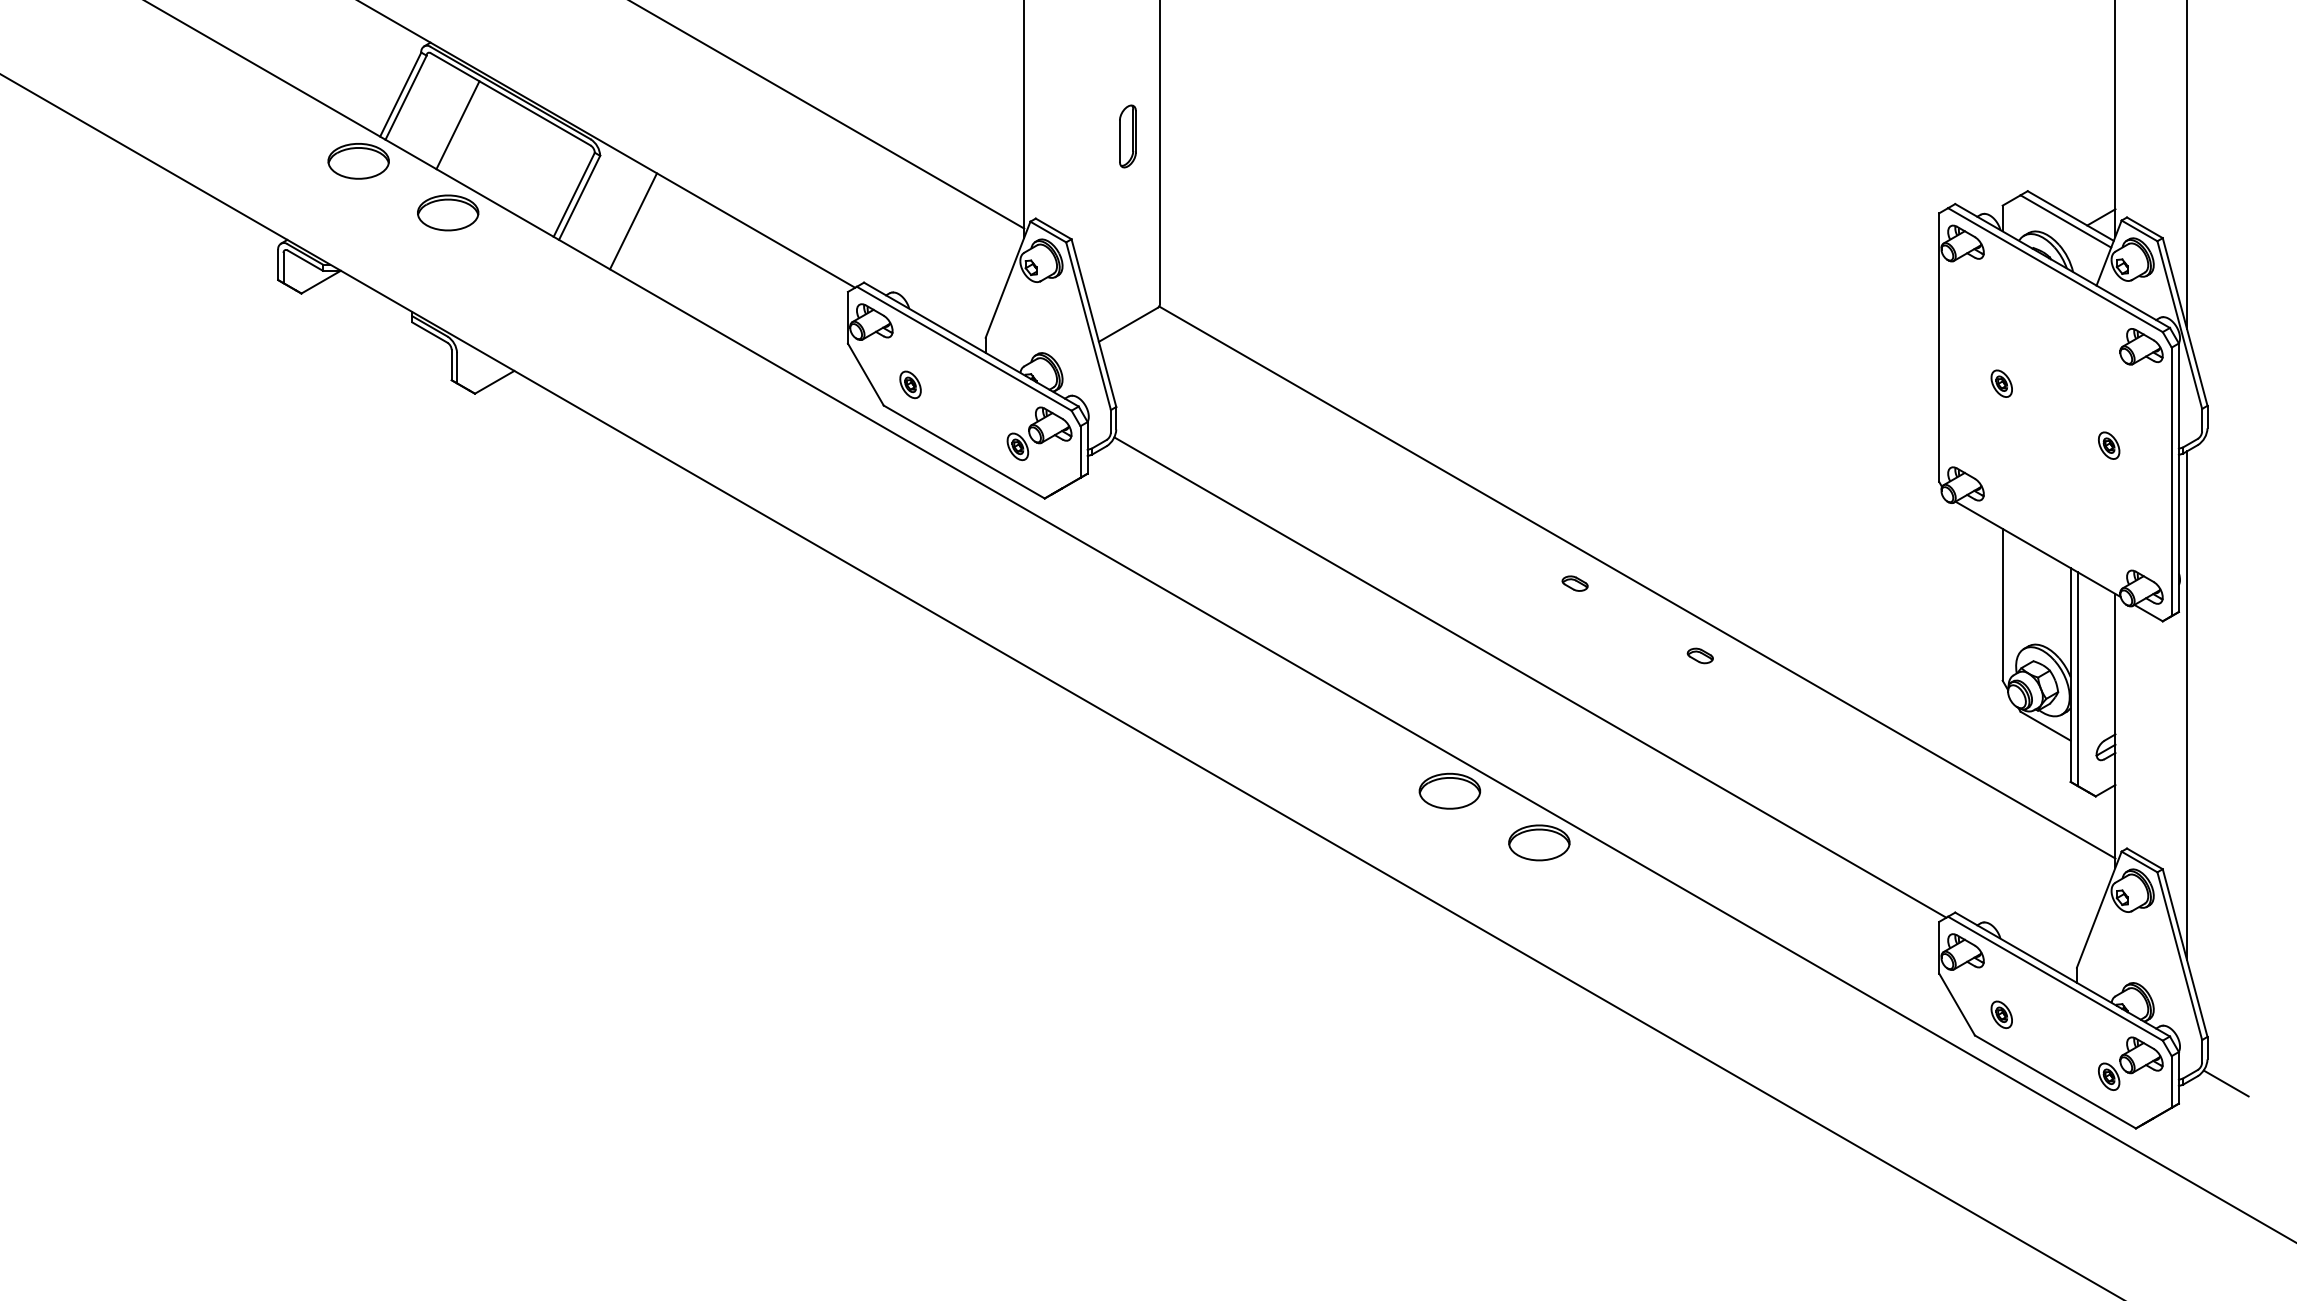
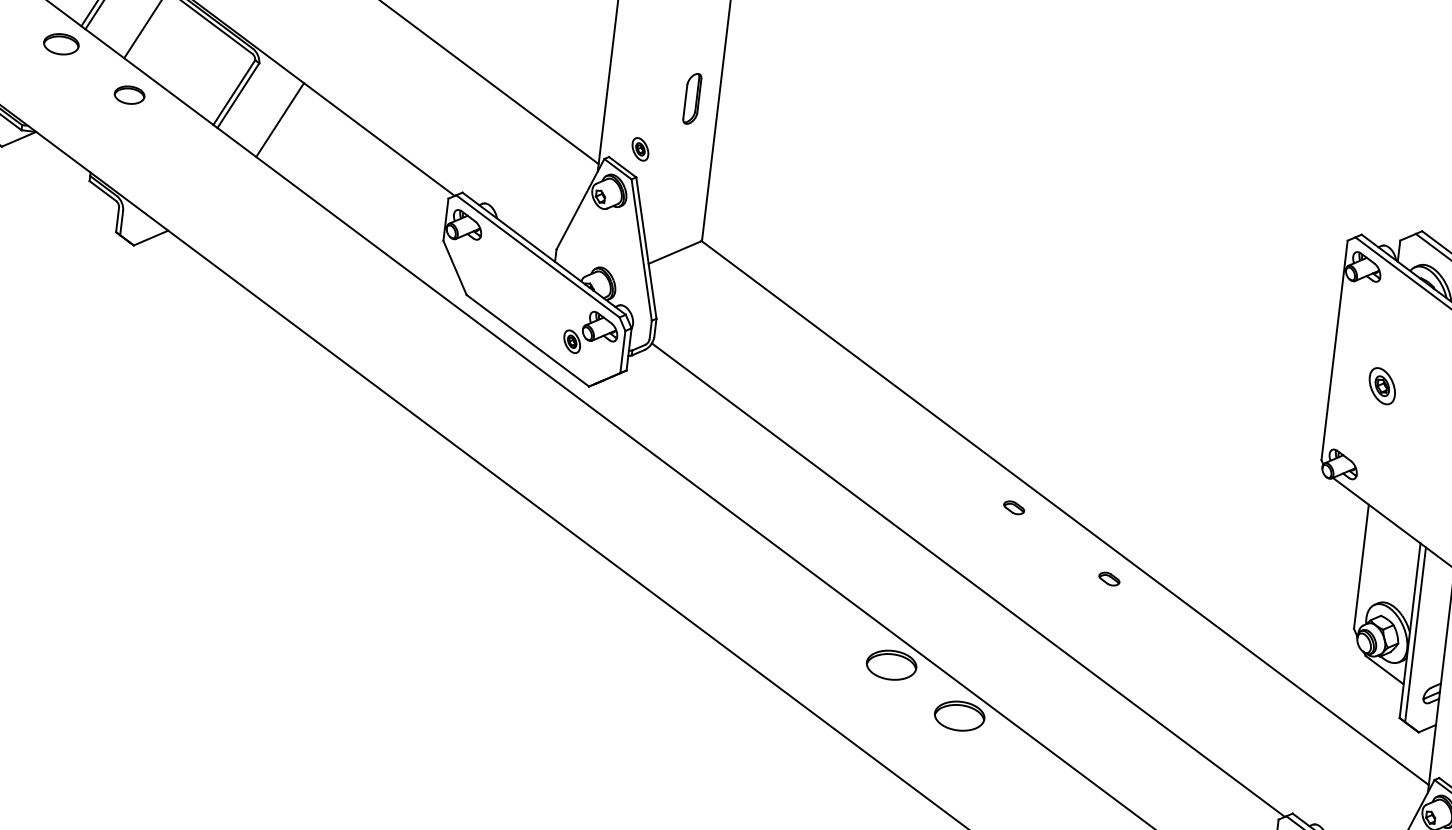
part: (358, 161) -> (61, 44), size x0.7
part: (448, 212) -> (129, 94), size x0.6
part: (2001, 383) -> (1381, 385), size x1.6
part: (910, 384) -> (640, 149), moved

